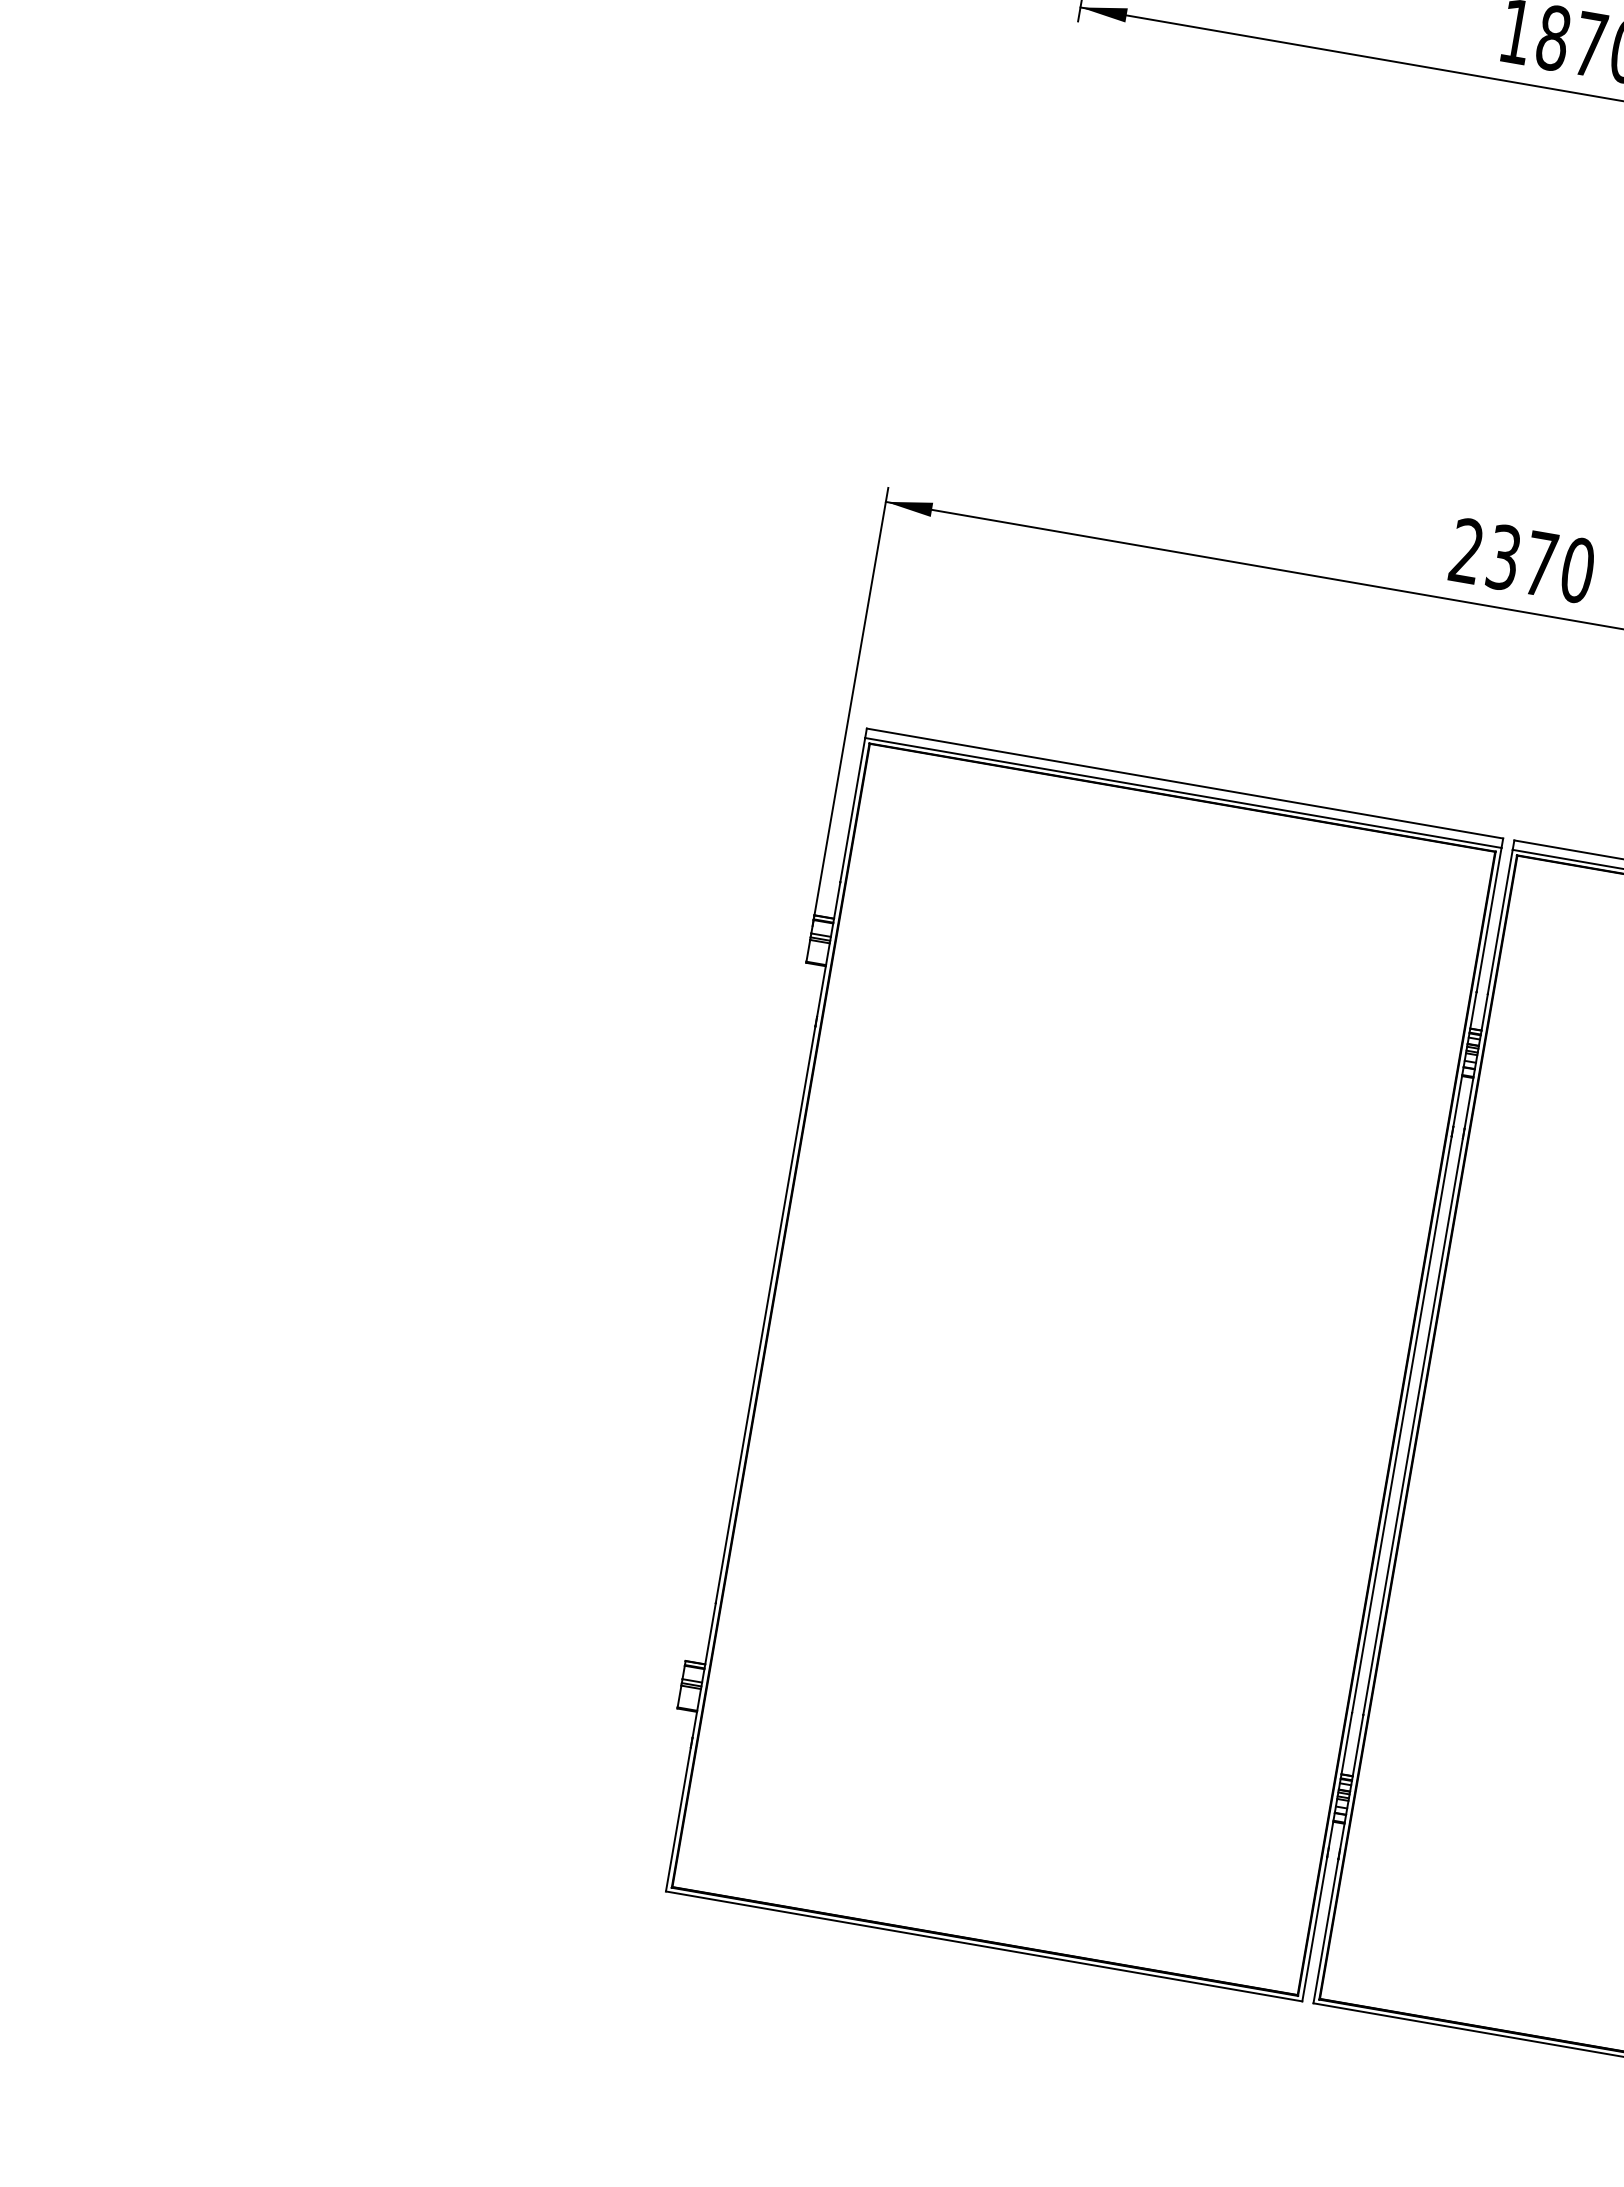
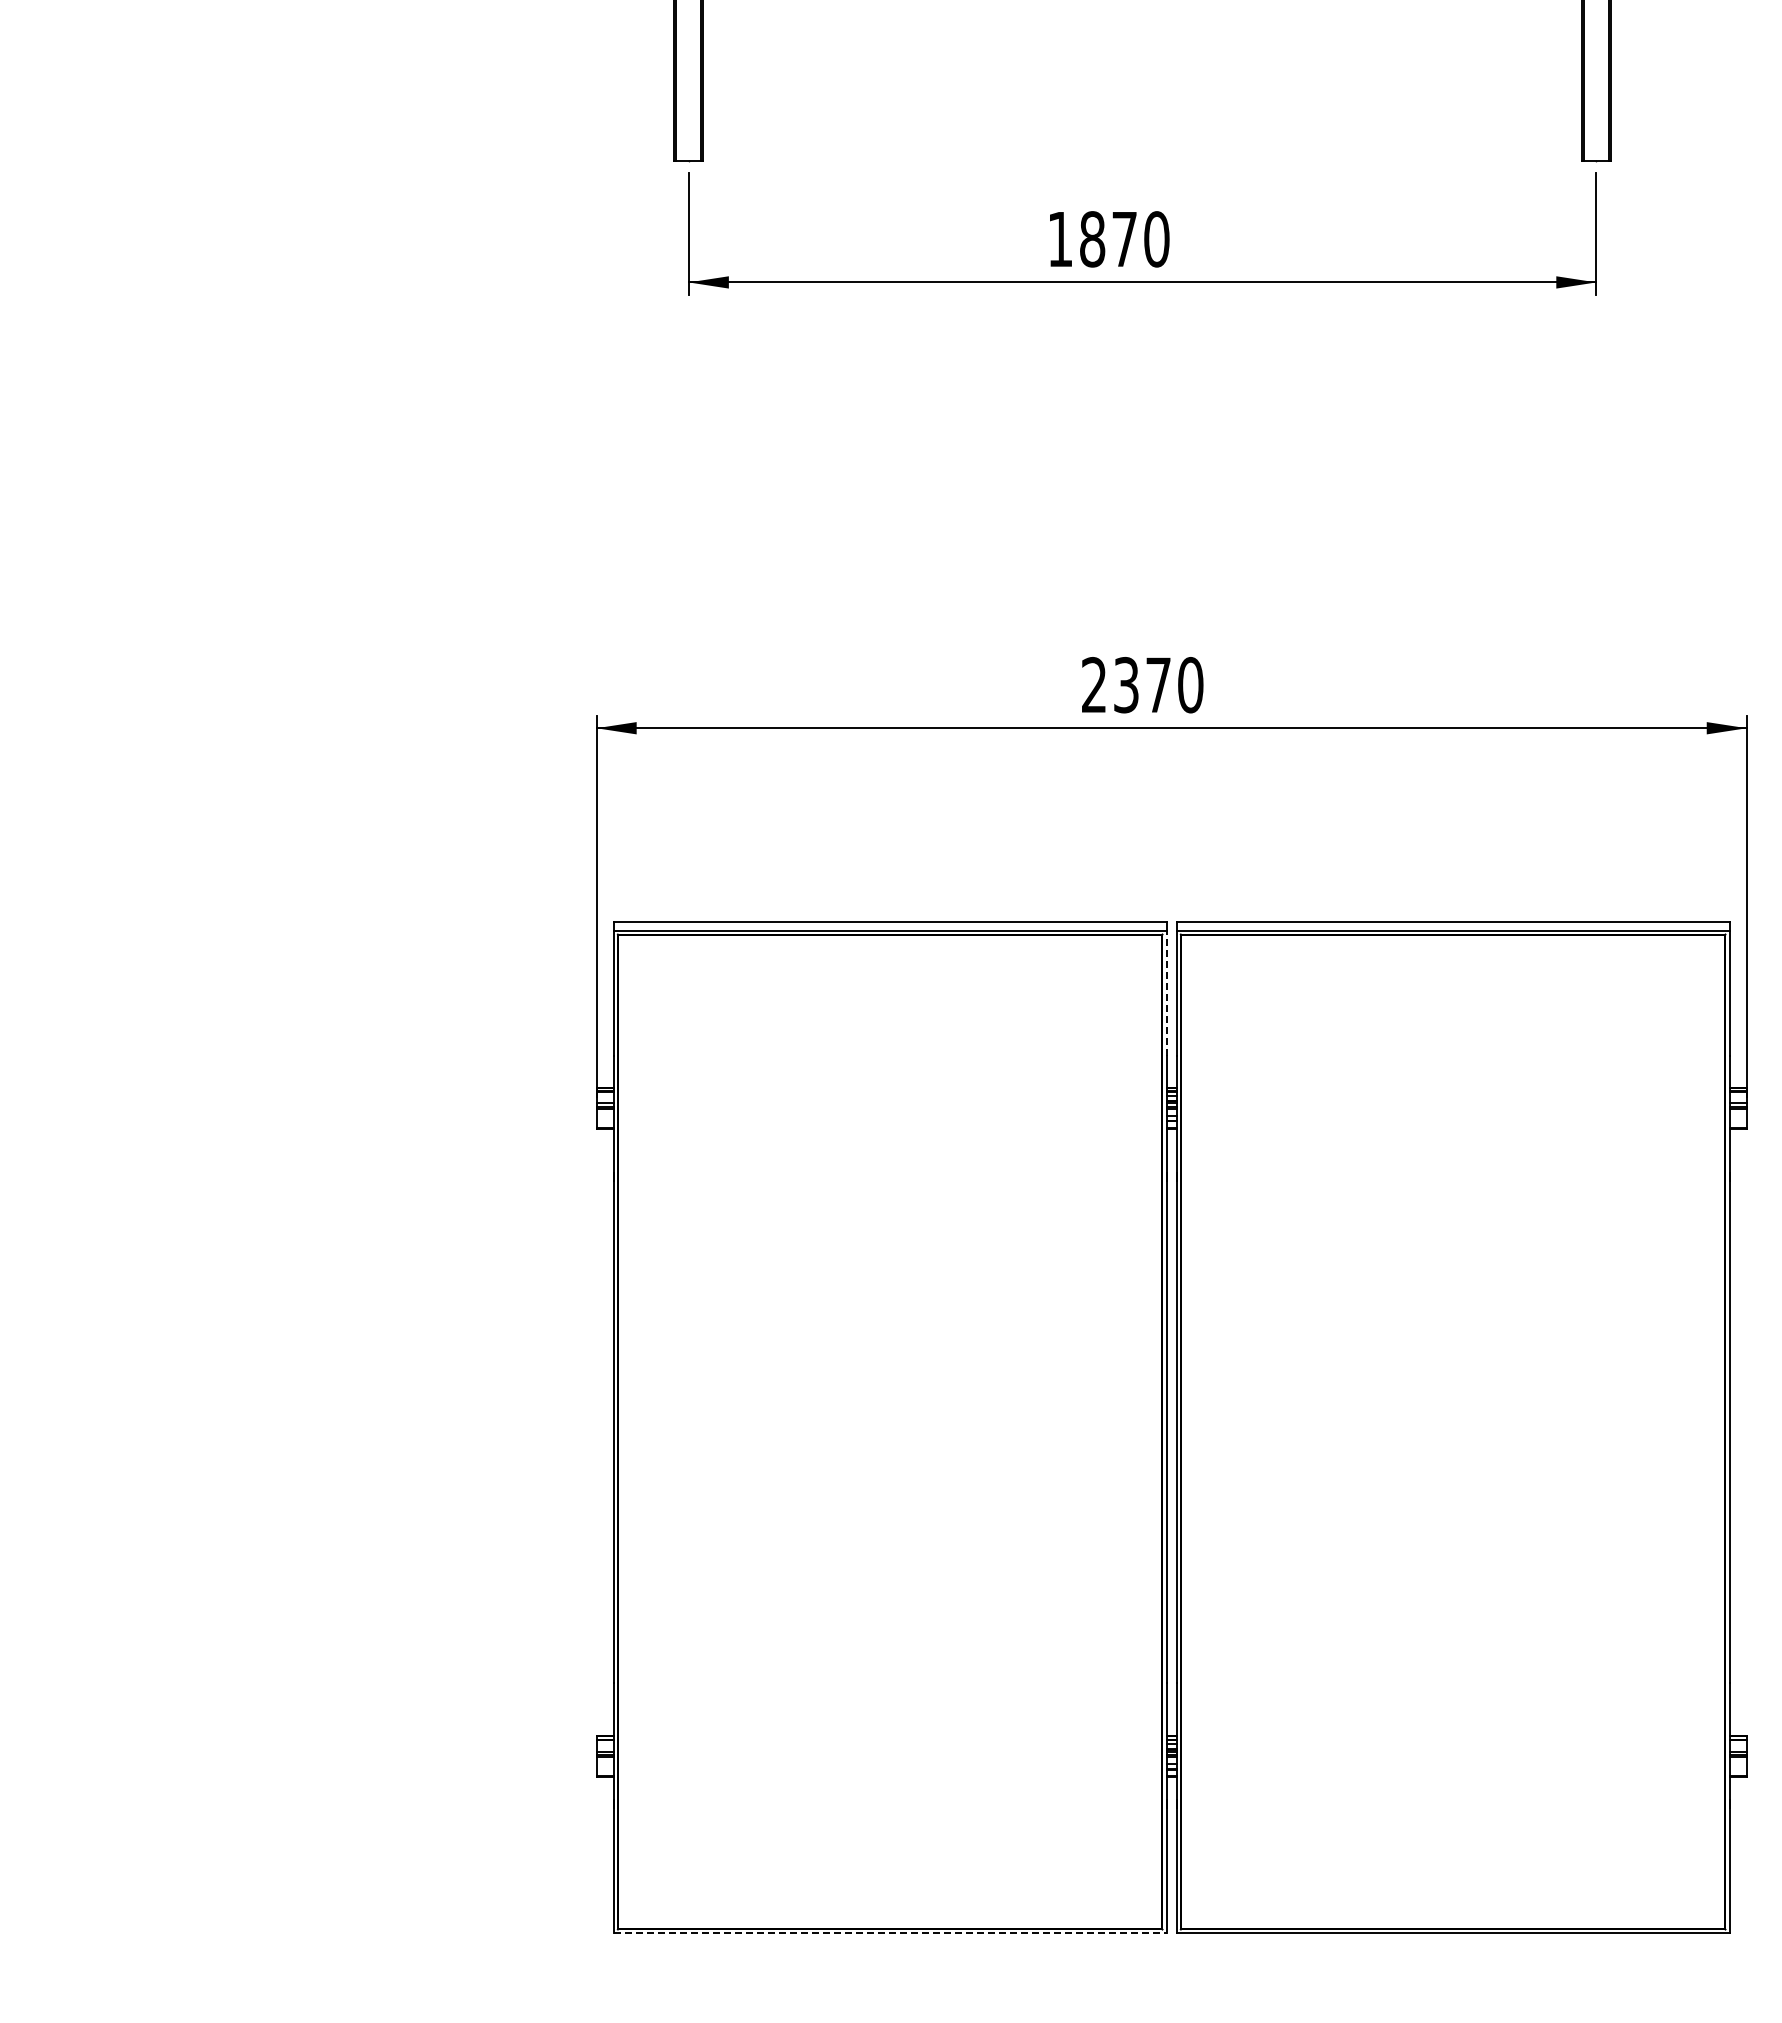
line: (1488, 920) -> (1166, 993), solid -> dashed
line: (984, 1946) -> (890, 1933), solid -> dashed

